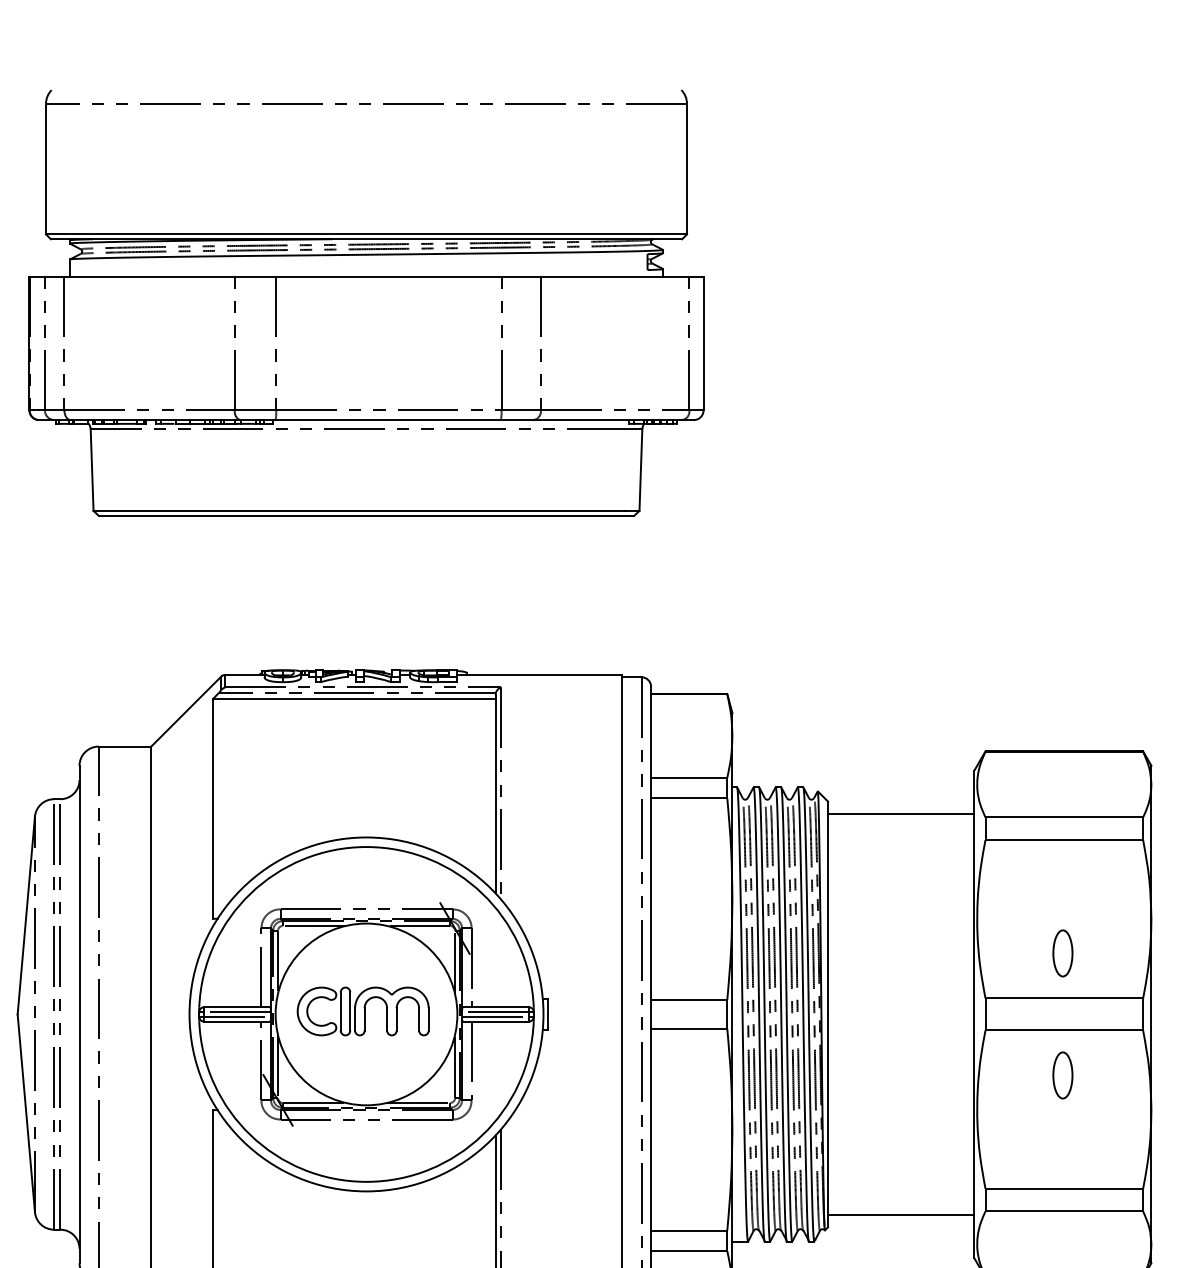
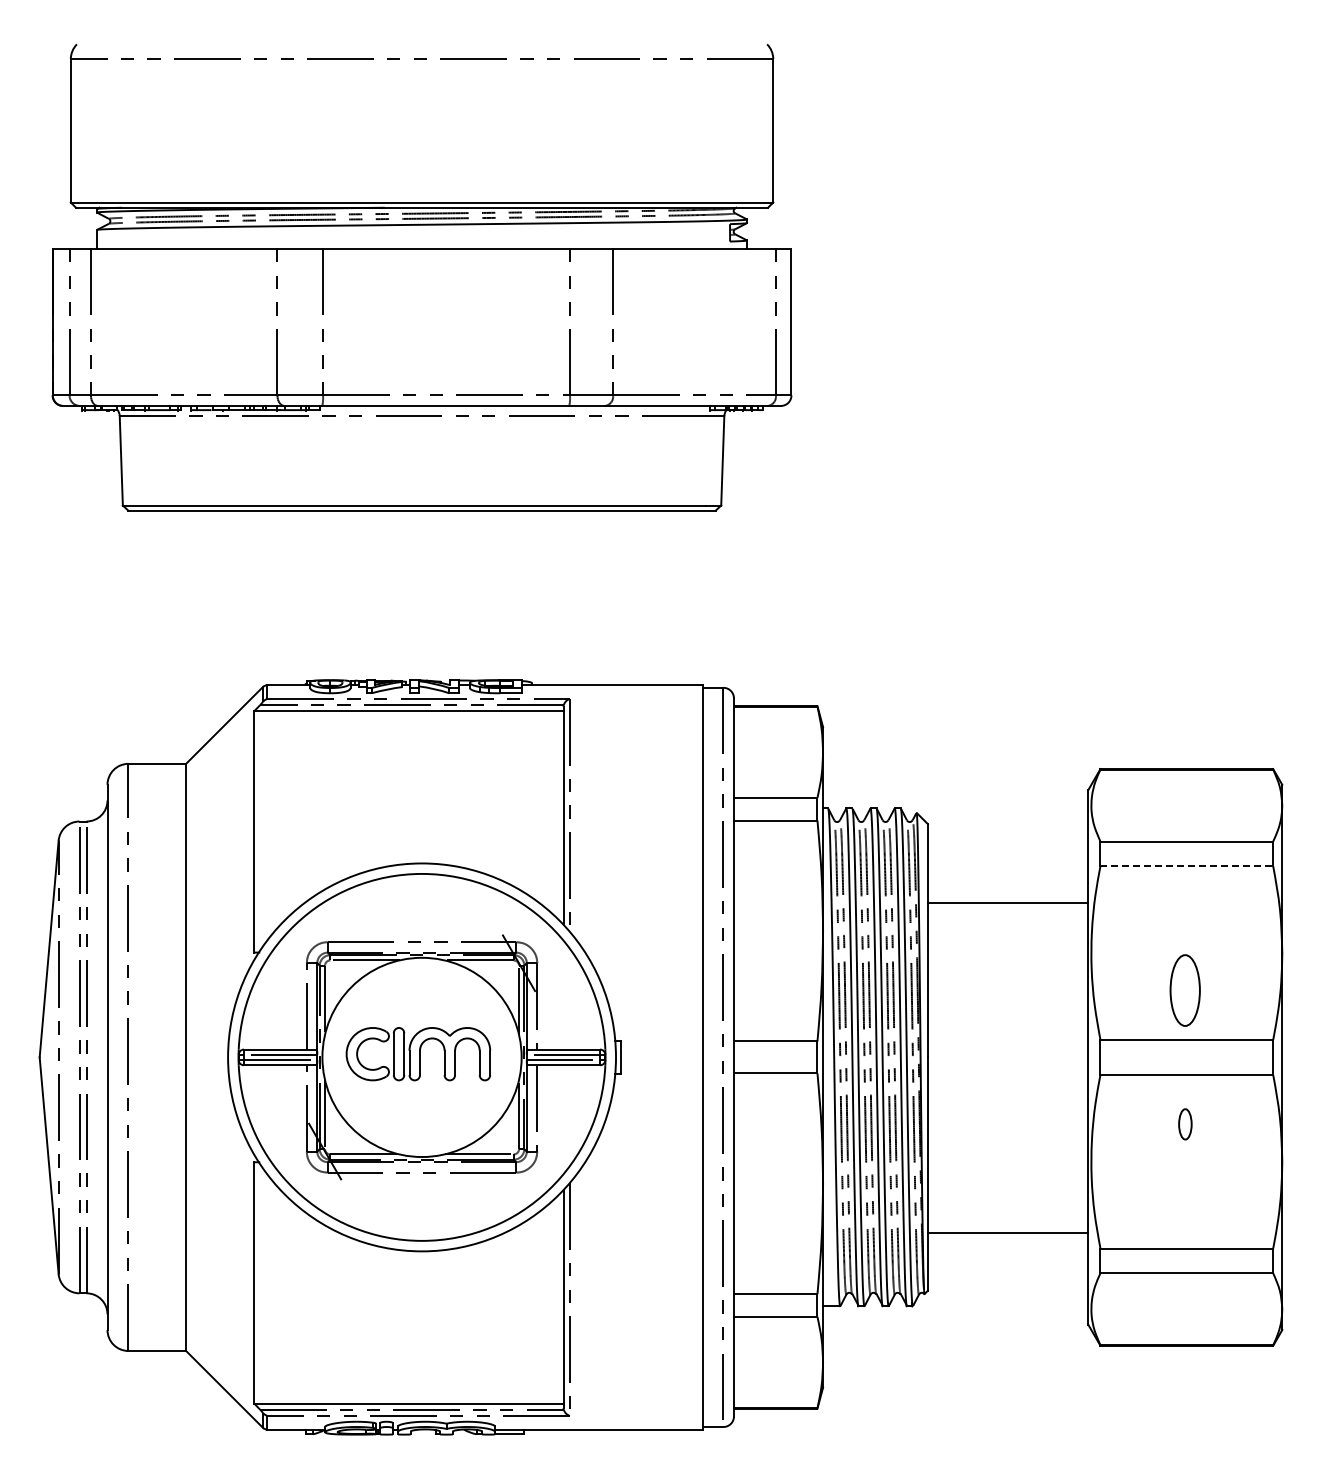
line: (900, 813) -> (1007, 903), moved
line: (1064, 840) -> (1187, 866), solid -> dashed
part: (1063, 953) -> (1185, 990), size x1.4
part: (1063, 1075) -> (1185, 1124), size x0.6
line: (900, 1215) -> (1007, 1232), moved

